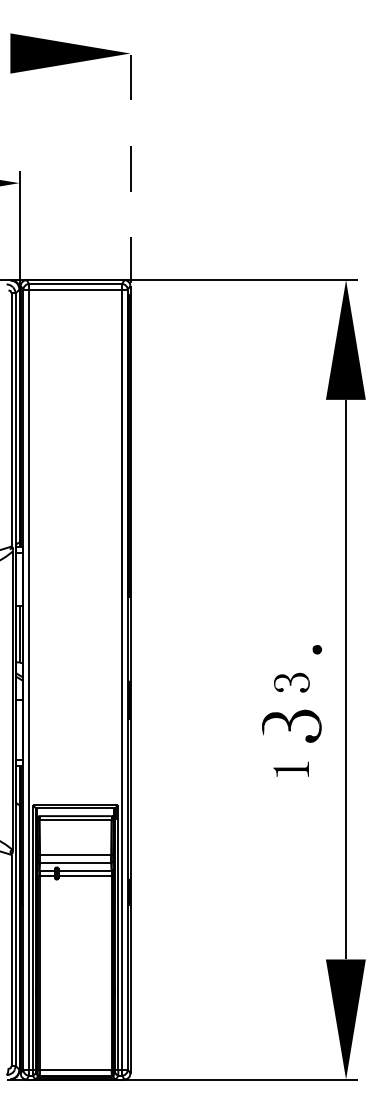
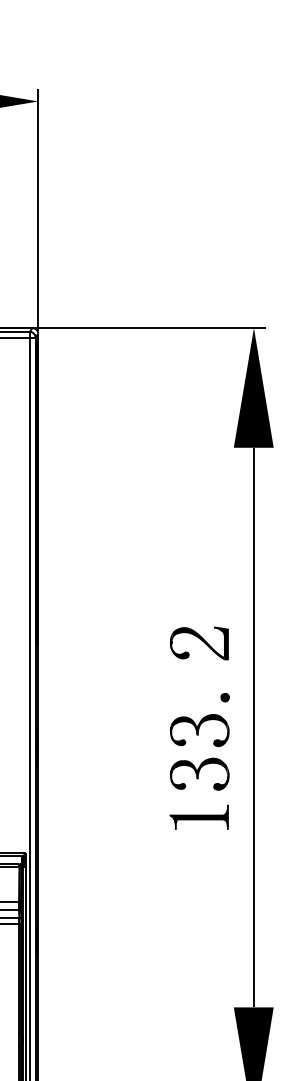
line: (130, 162) -> (38, 210), dashed -> solid
part: (291, 595) -> (199, 643), added
part: (291, 682) -> (199, 730), size x1.67
fill: (270, 734) -> (178, 782), added
part: (290, 768) -> (198, 816), size x1.67

